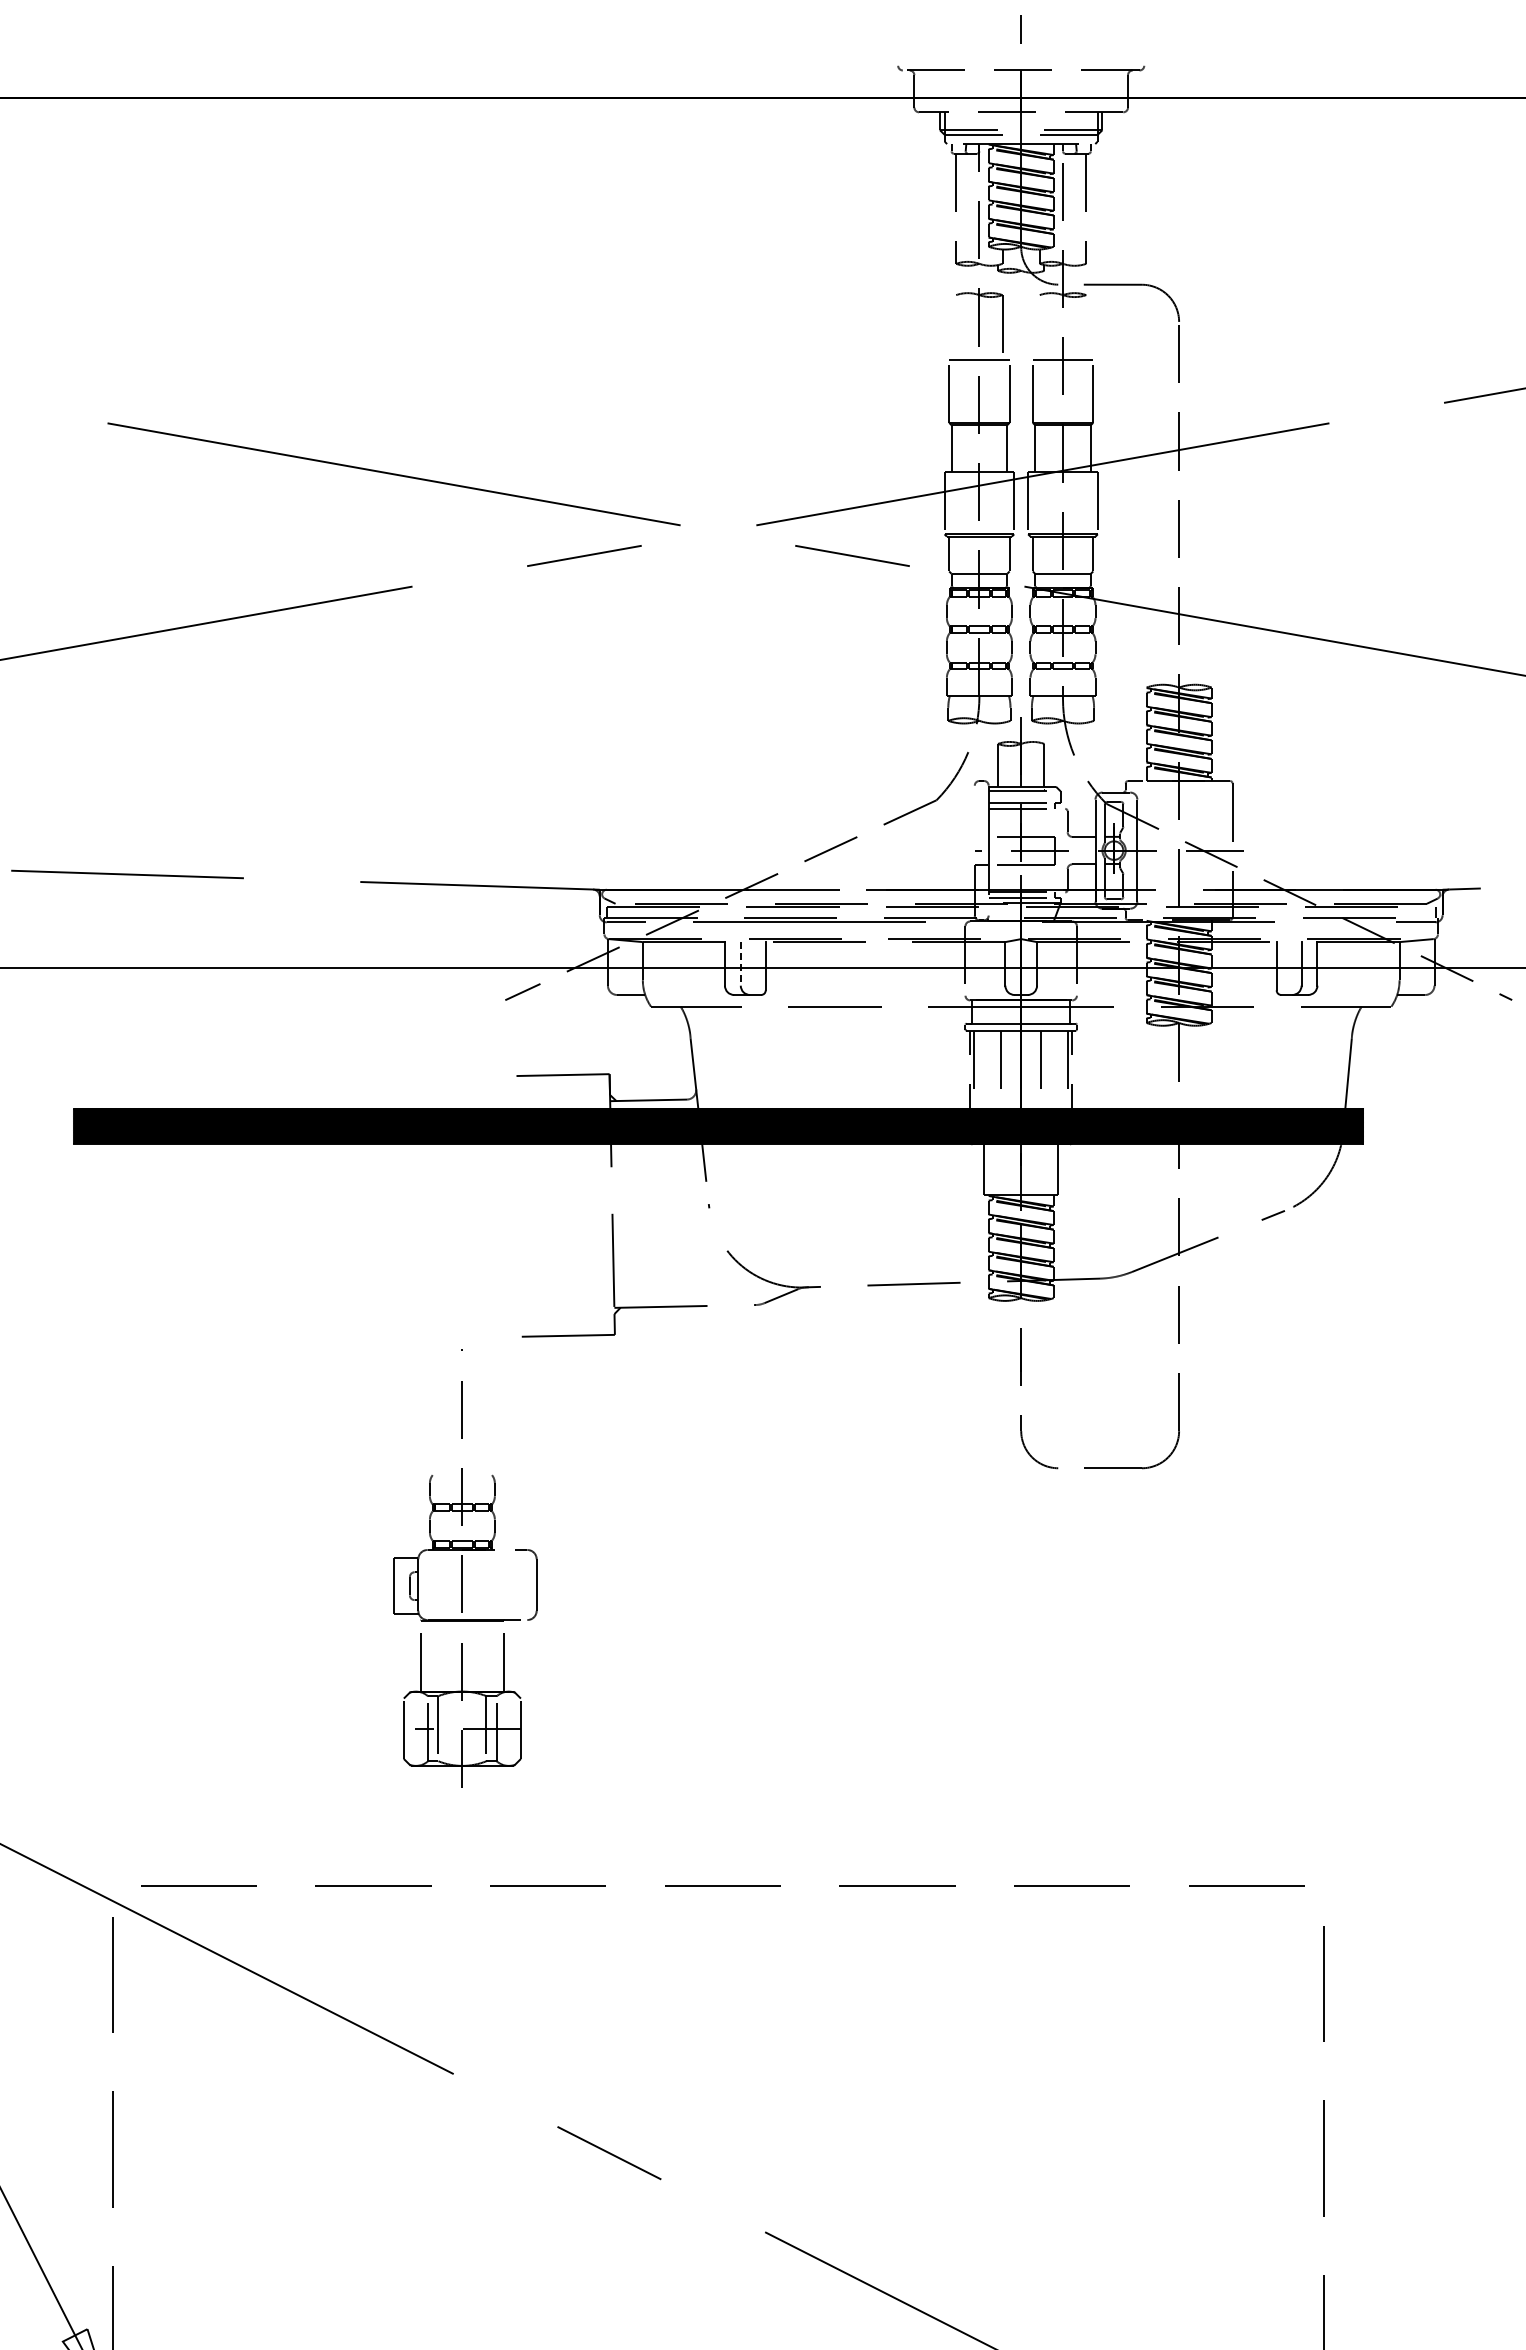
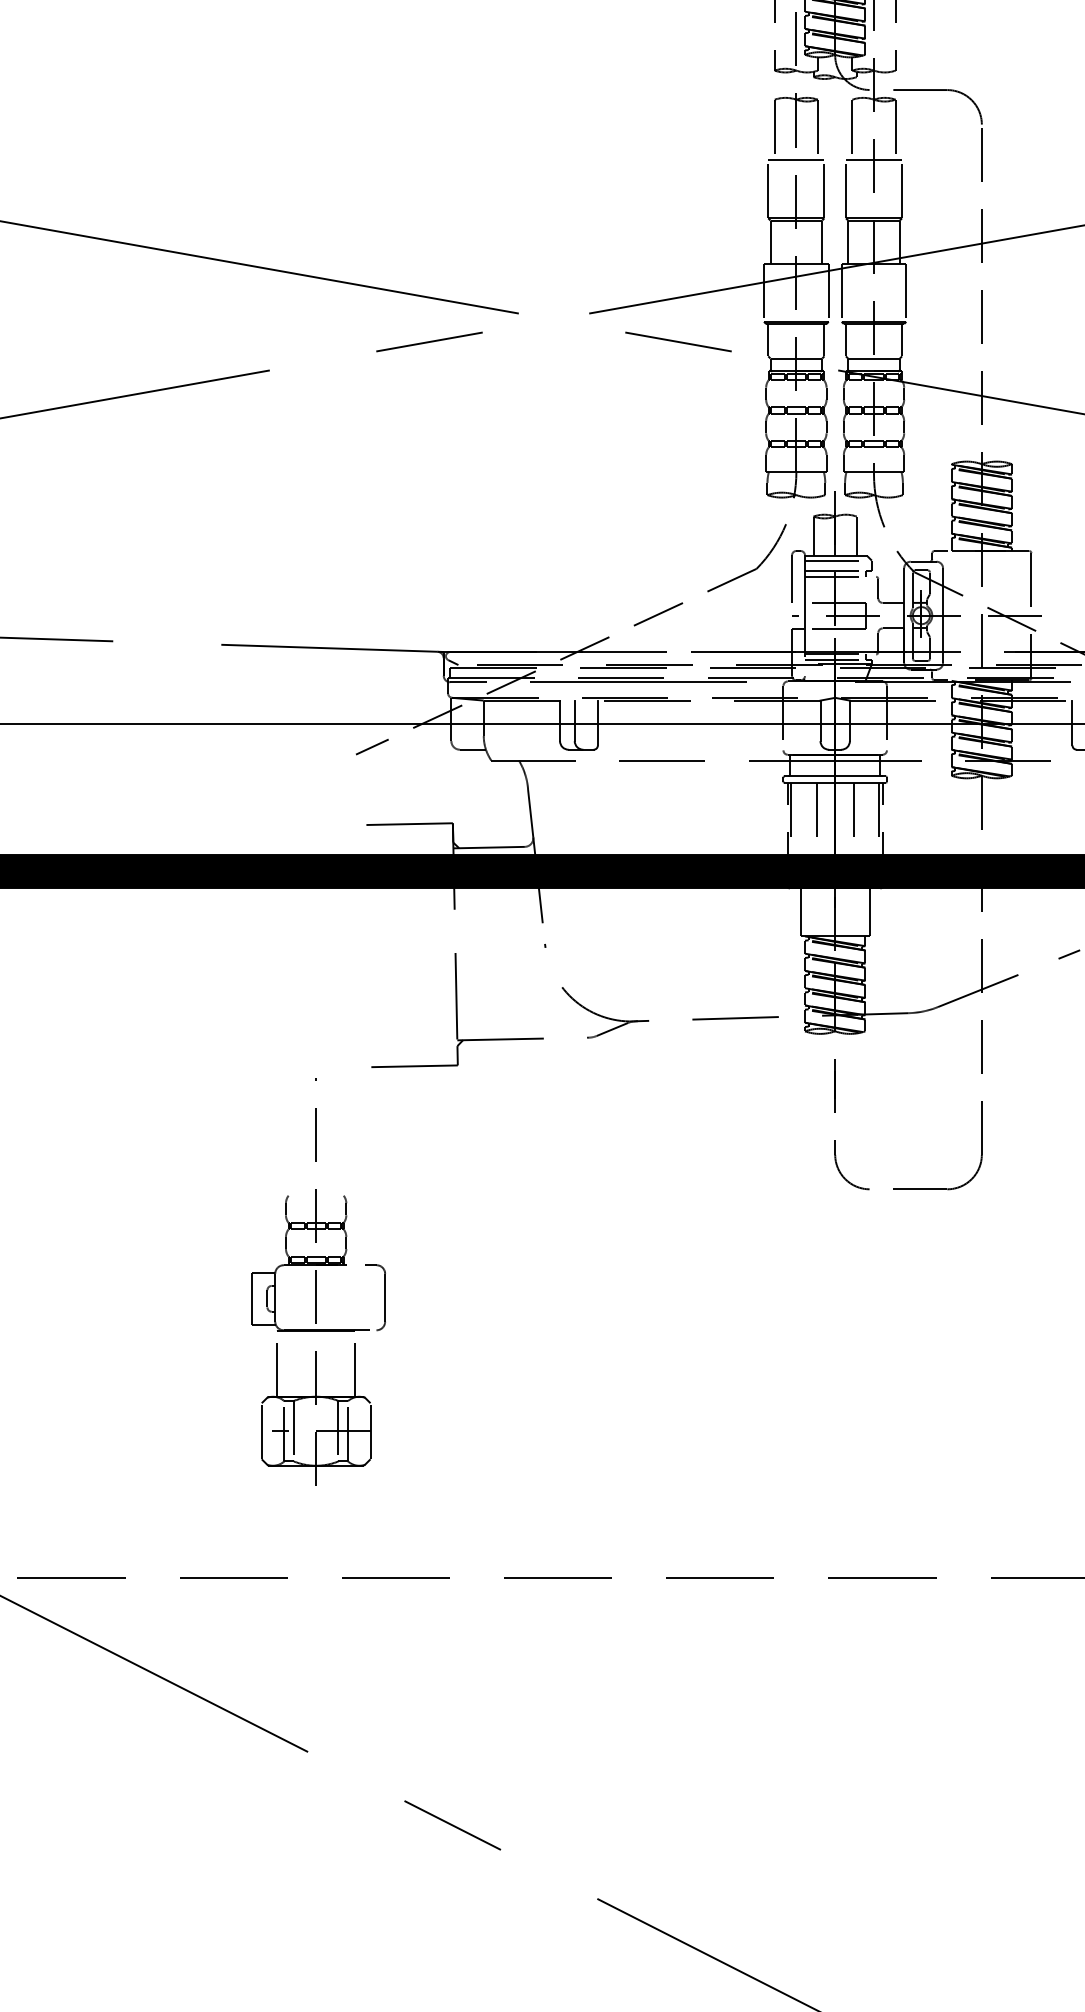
line: (956, 327) -> (775, 129), added
line: (1039, 327) -> (852, 129), added
line: (1086, 327) -> (895, 129), added
line: (974, 810) -> (791, 578), added
line: (740, 963) -> (574, 720), dashed -> solid

